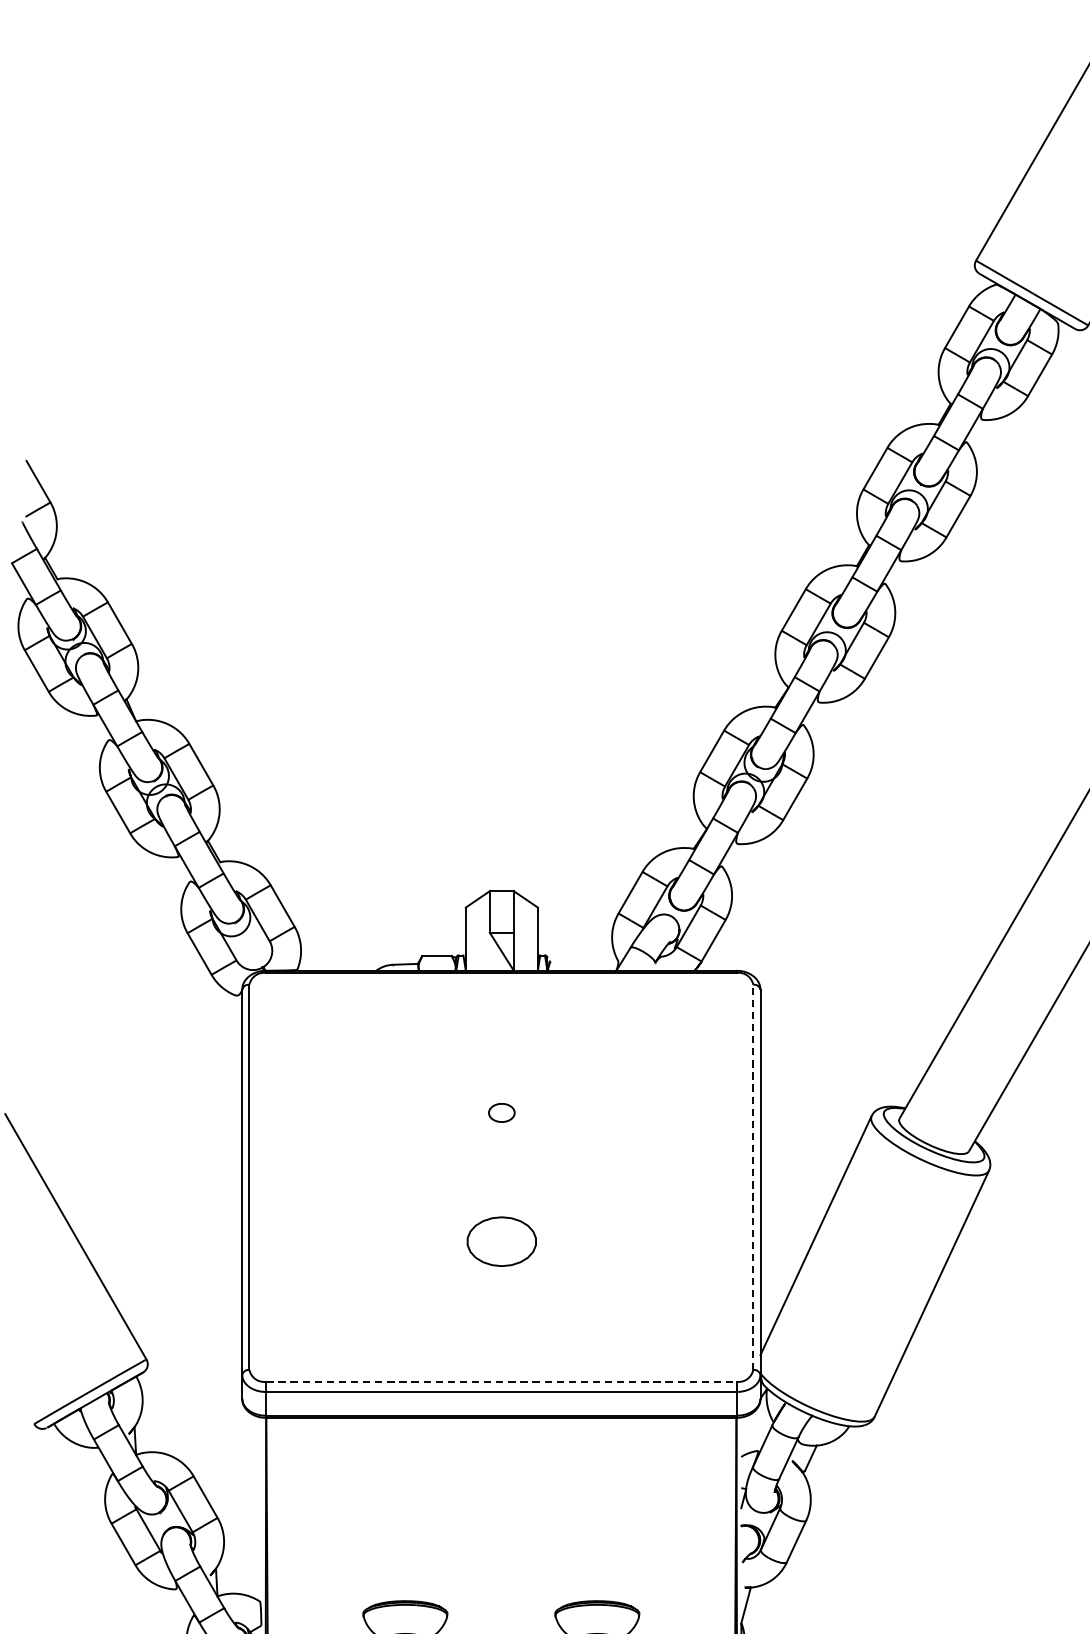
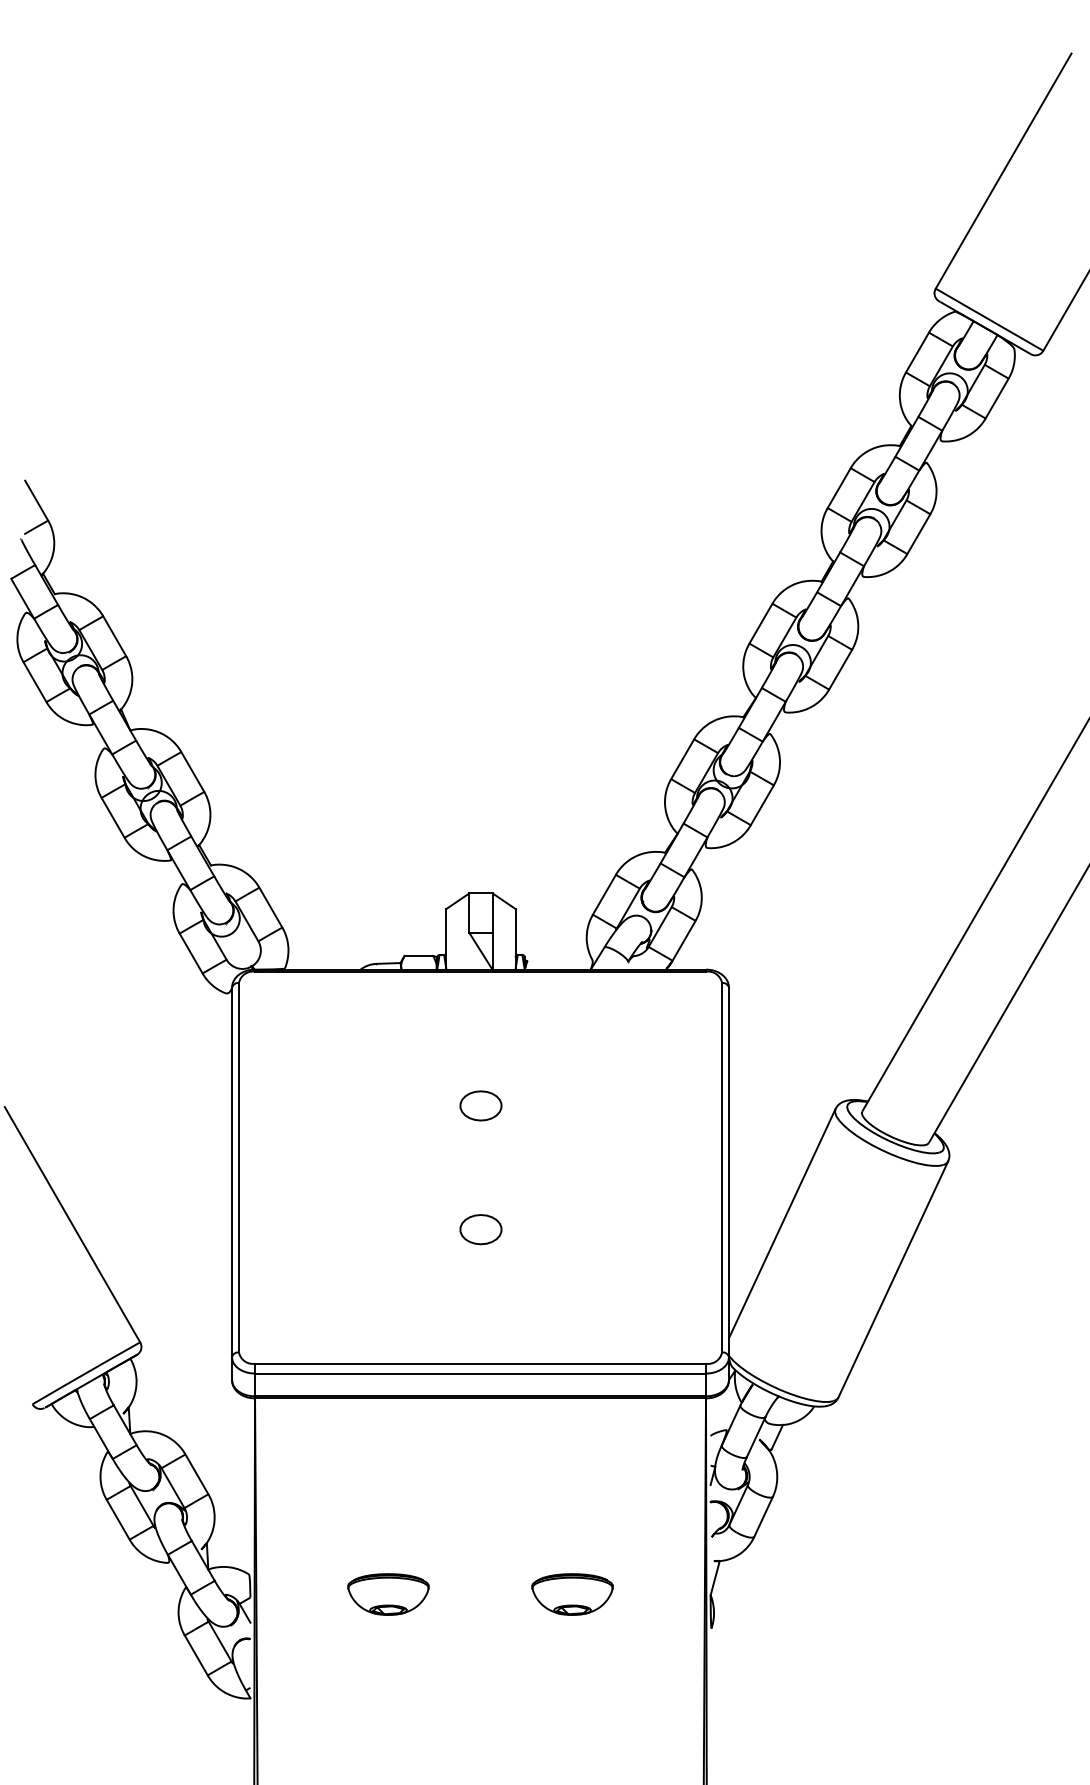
part: (501, 1112) -> (480, 1105), size x1.67
line: (753, 1177) -> (722, 1167), dashed -> solid
part: (501, 1241) -> (480, 1229), size x0.62
line: (502, 1381) -> (481, 1363), dashed -> solid

